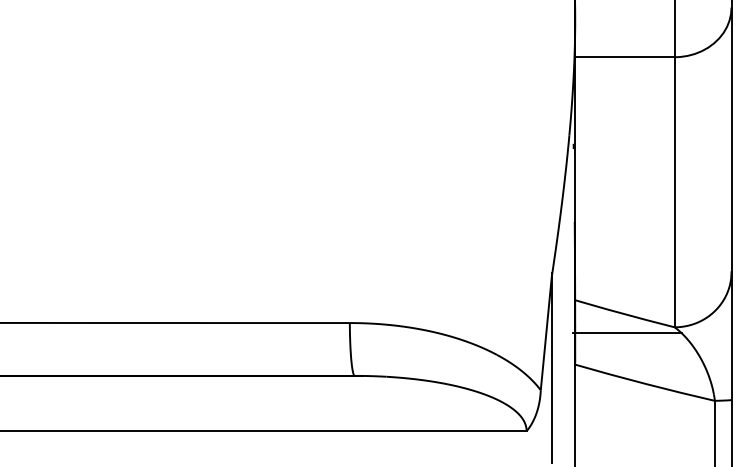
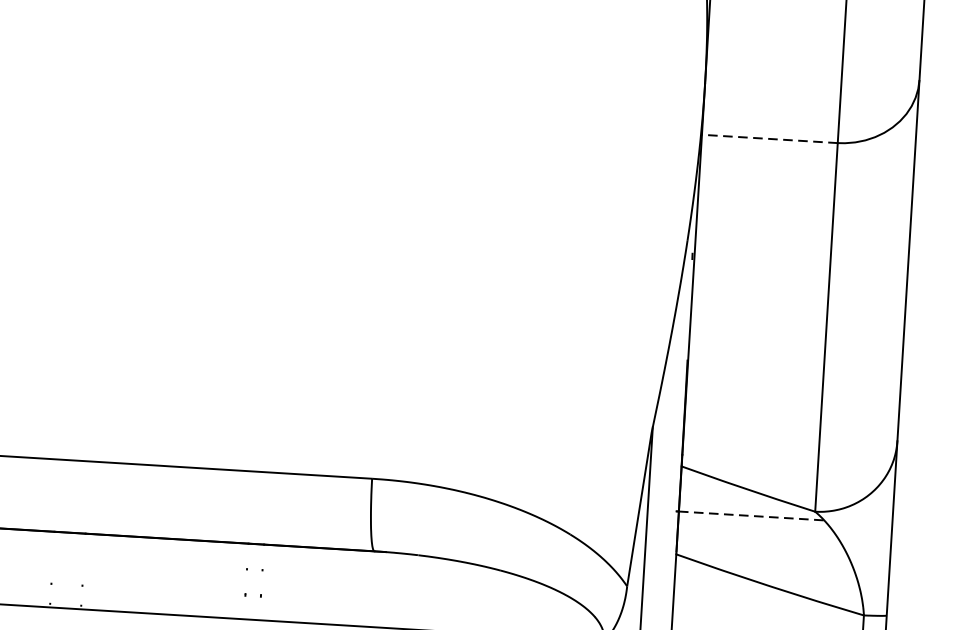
line: (624, 57) -> (769, 139), solid -> dashed
line: (628, 333) -> (751, 516), solid -> dashed

